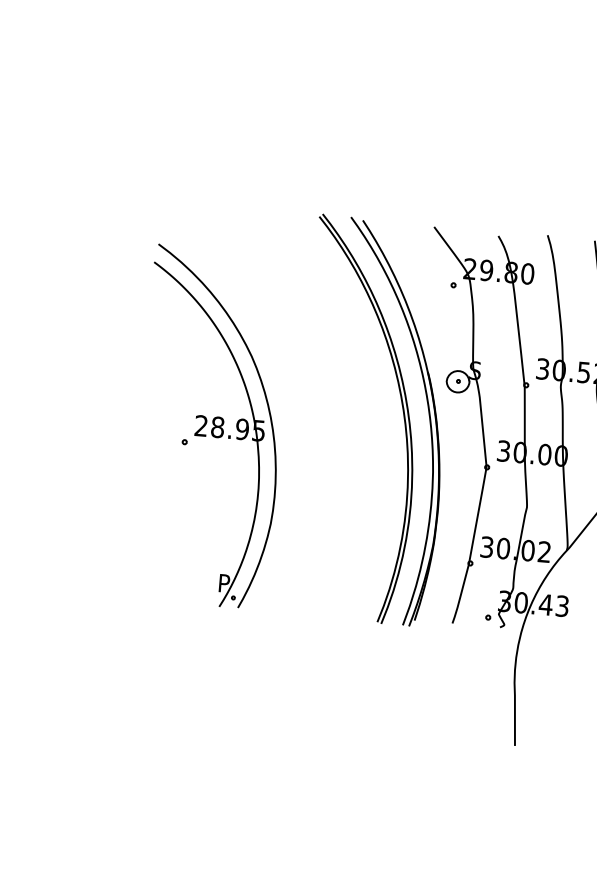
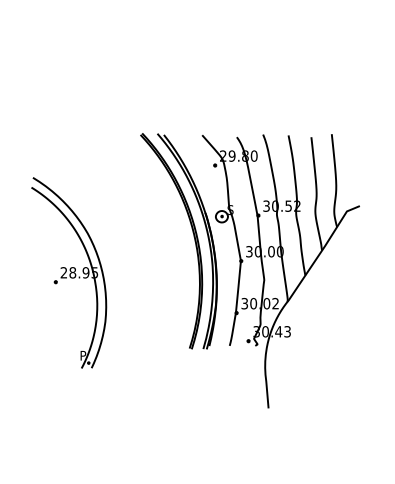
part: (211, 426) -> (69, 272), moved

